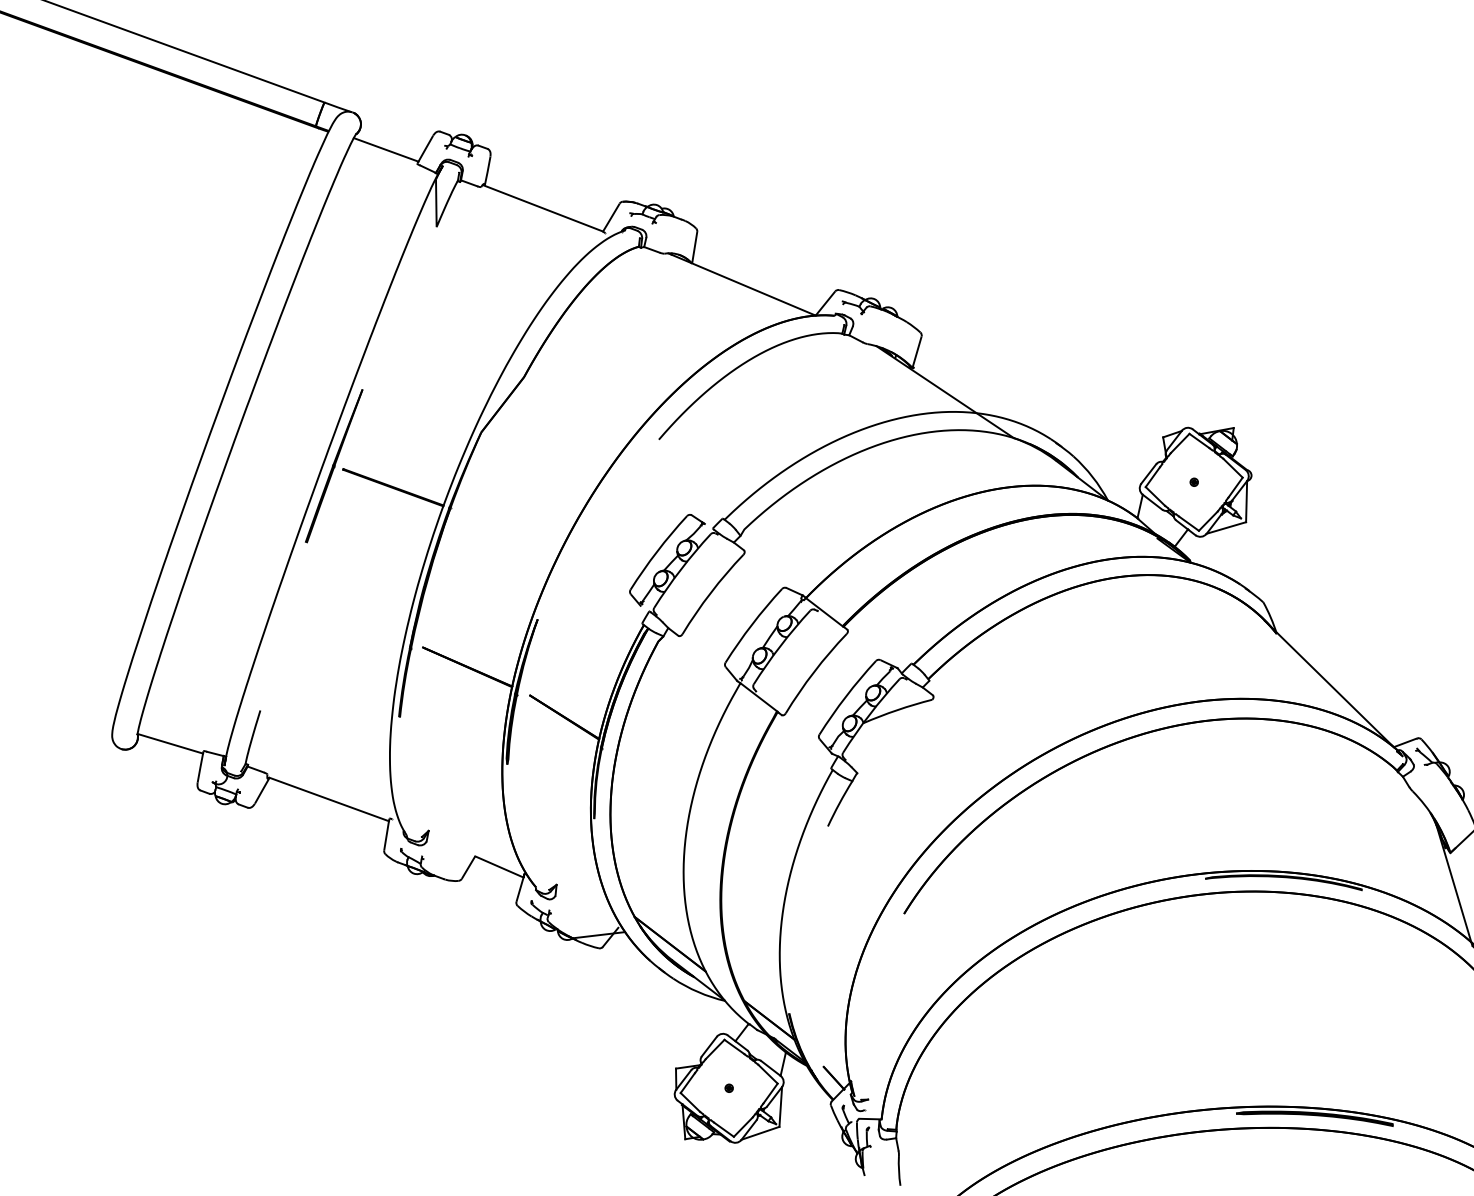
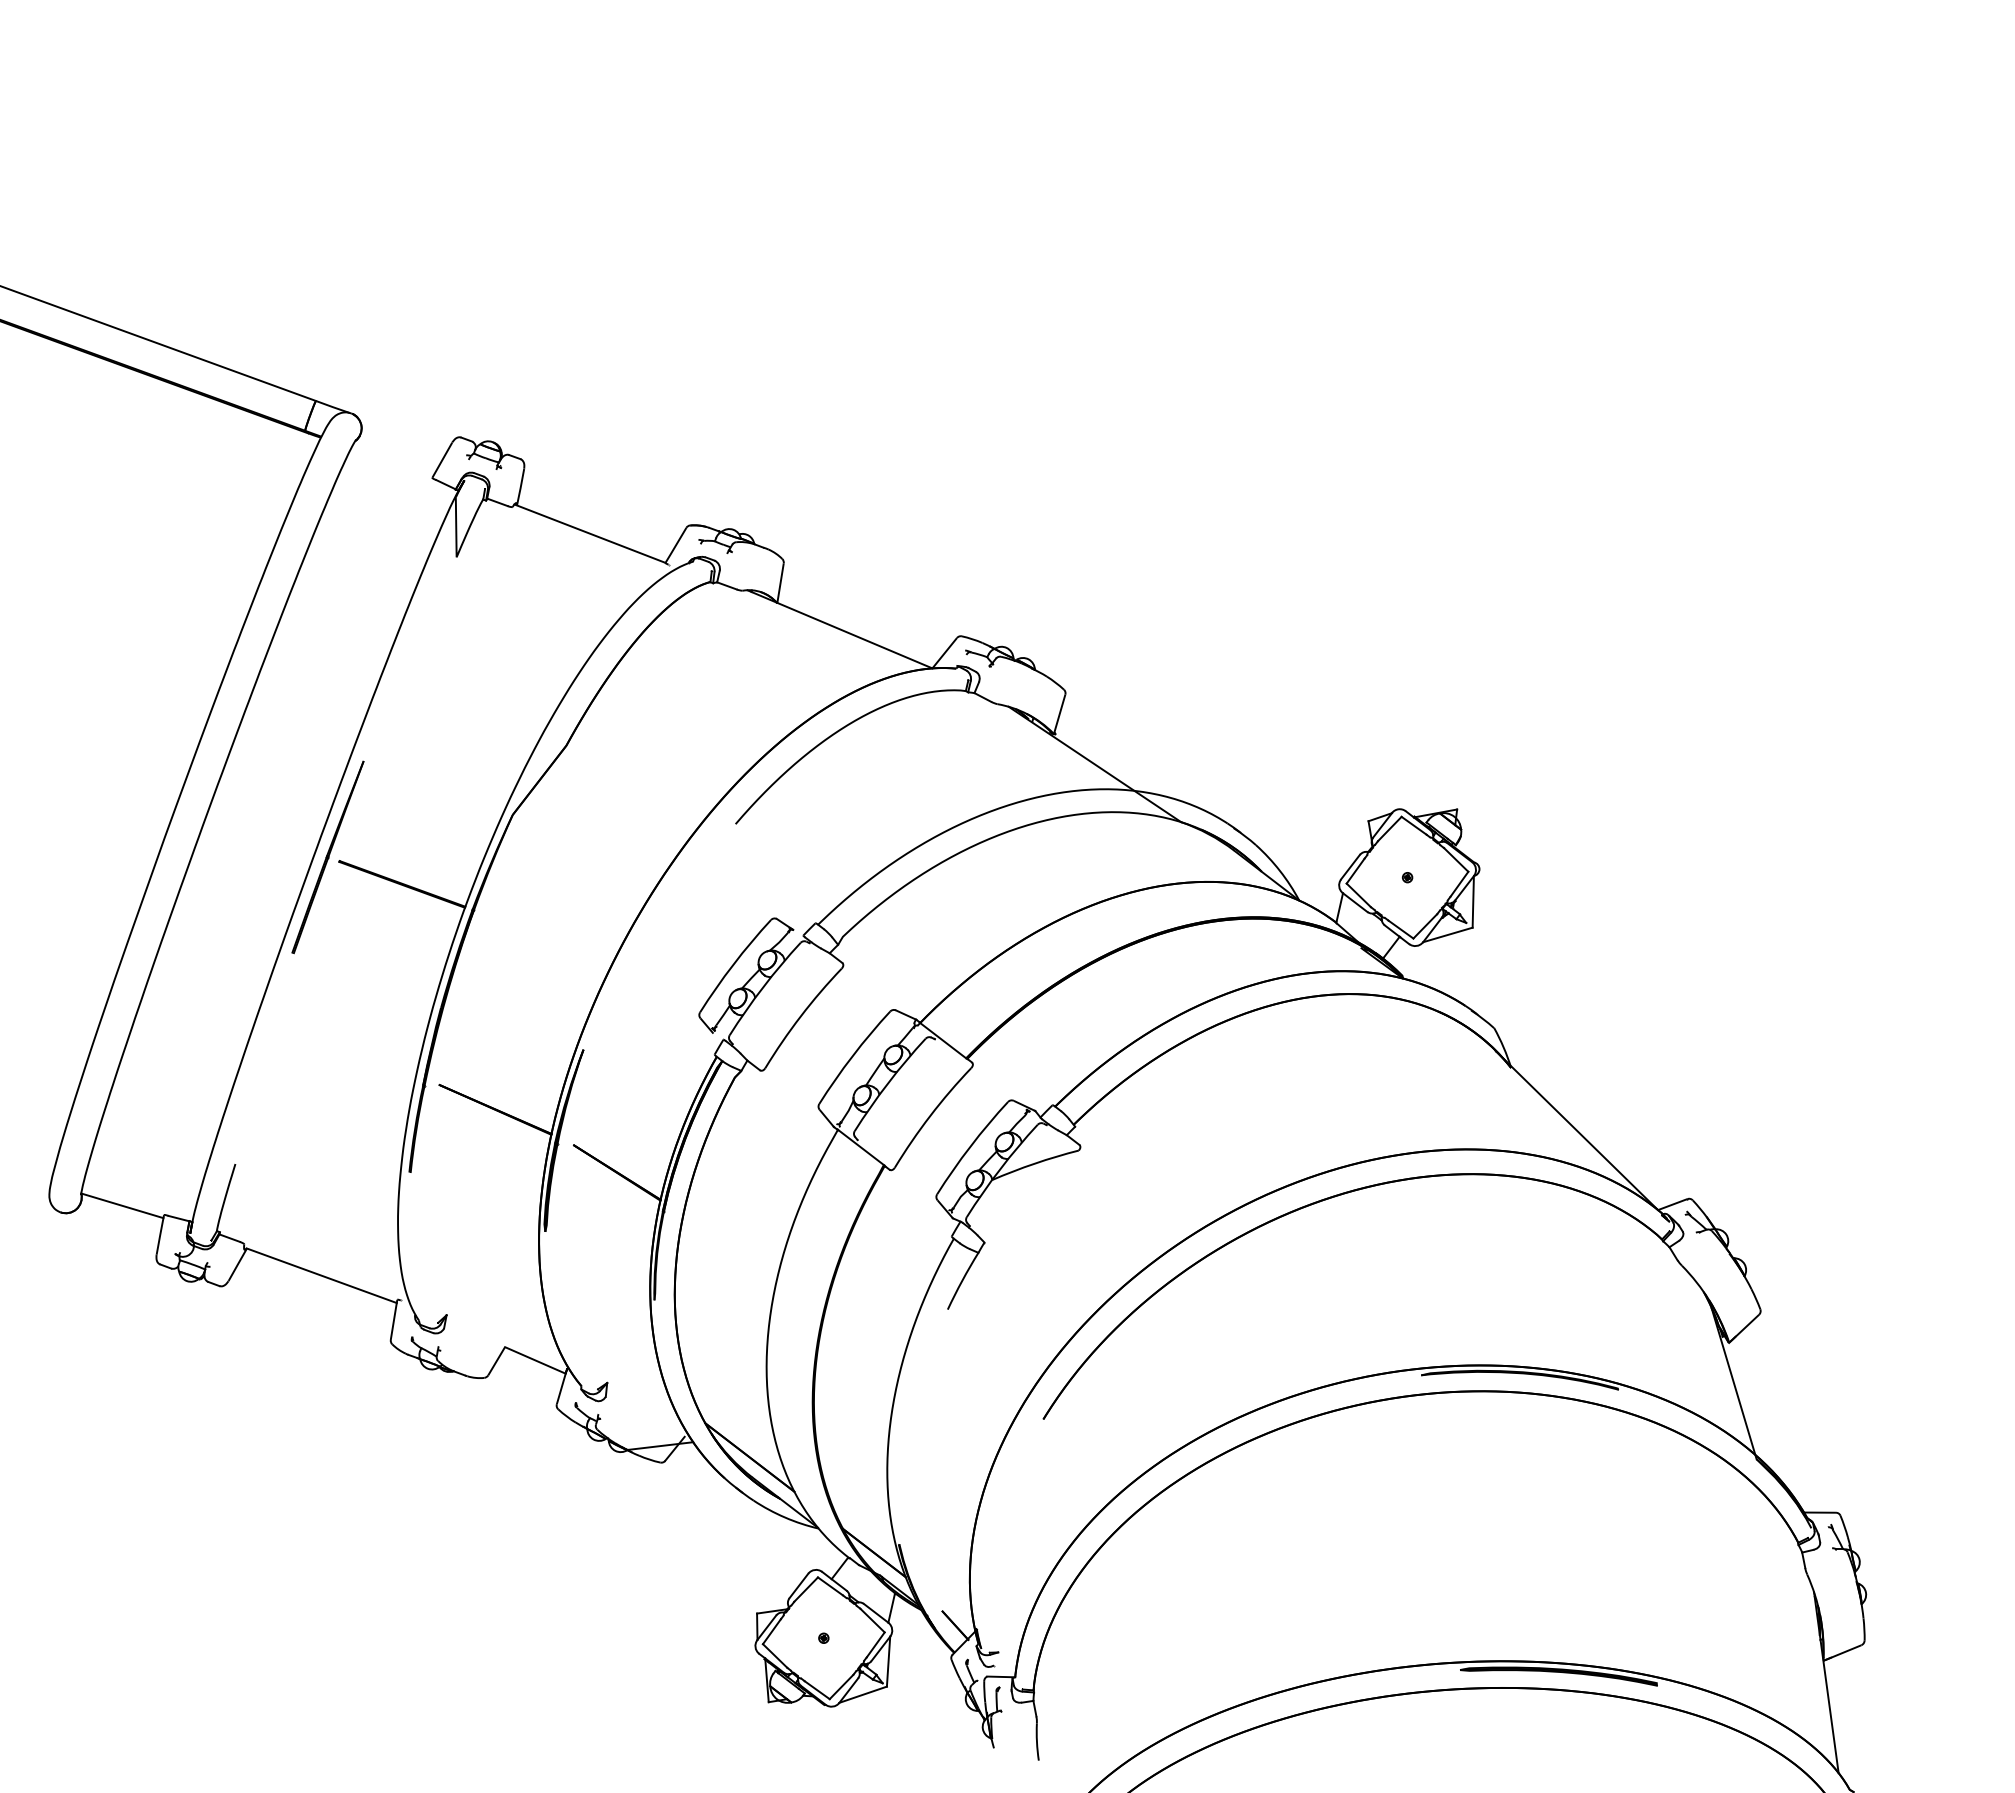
line: (385, 149) -> (392, 460), removed

